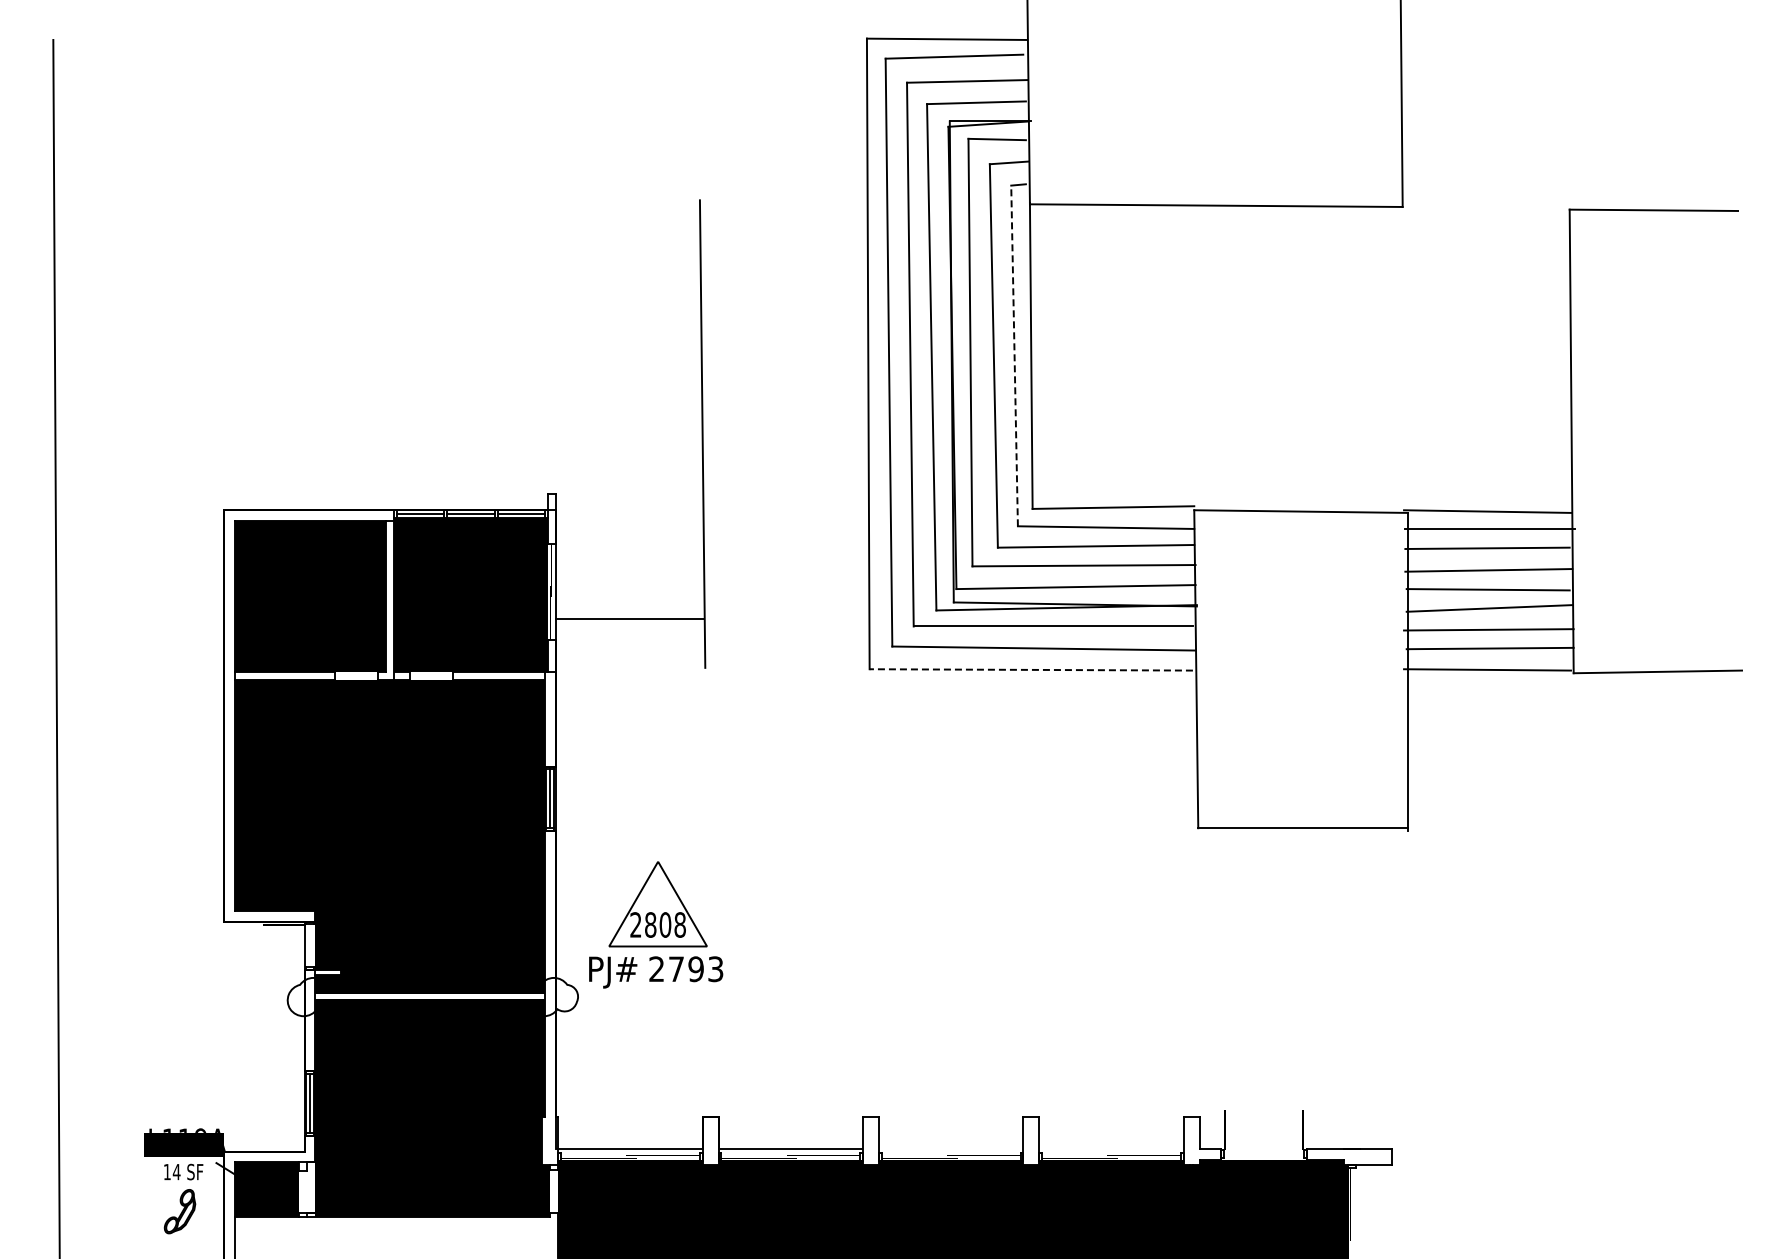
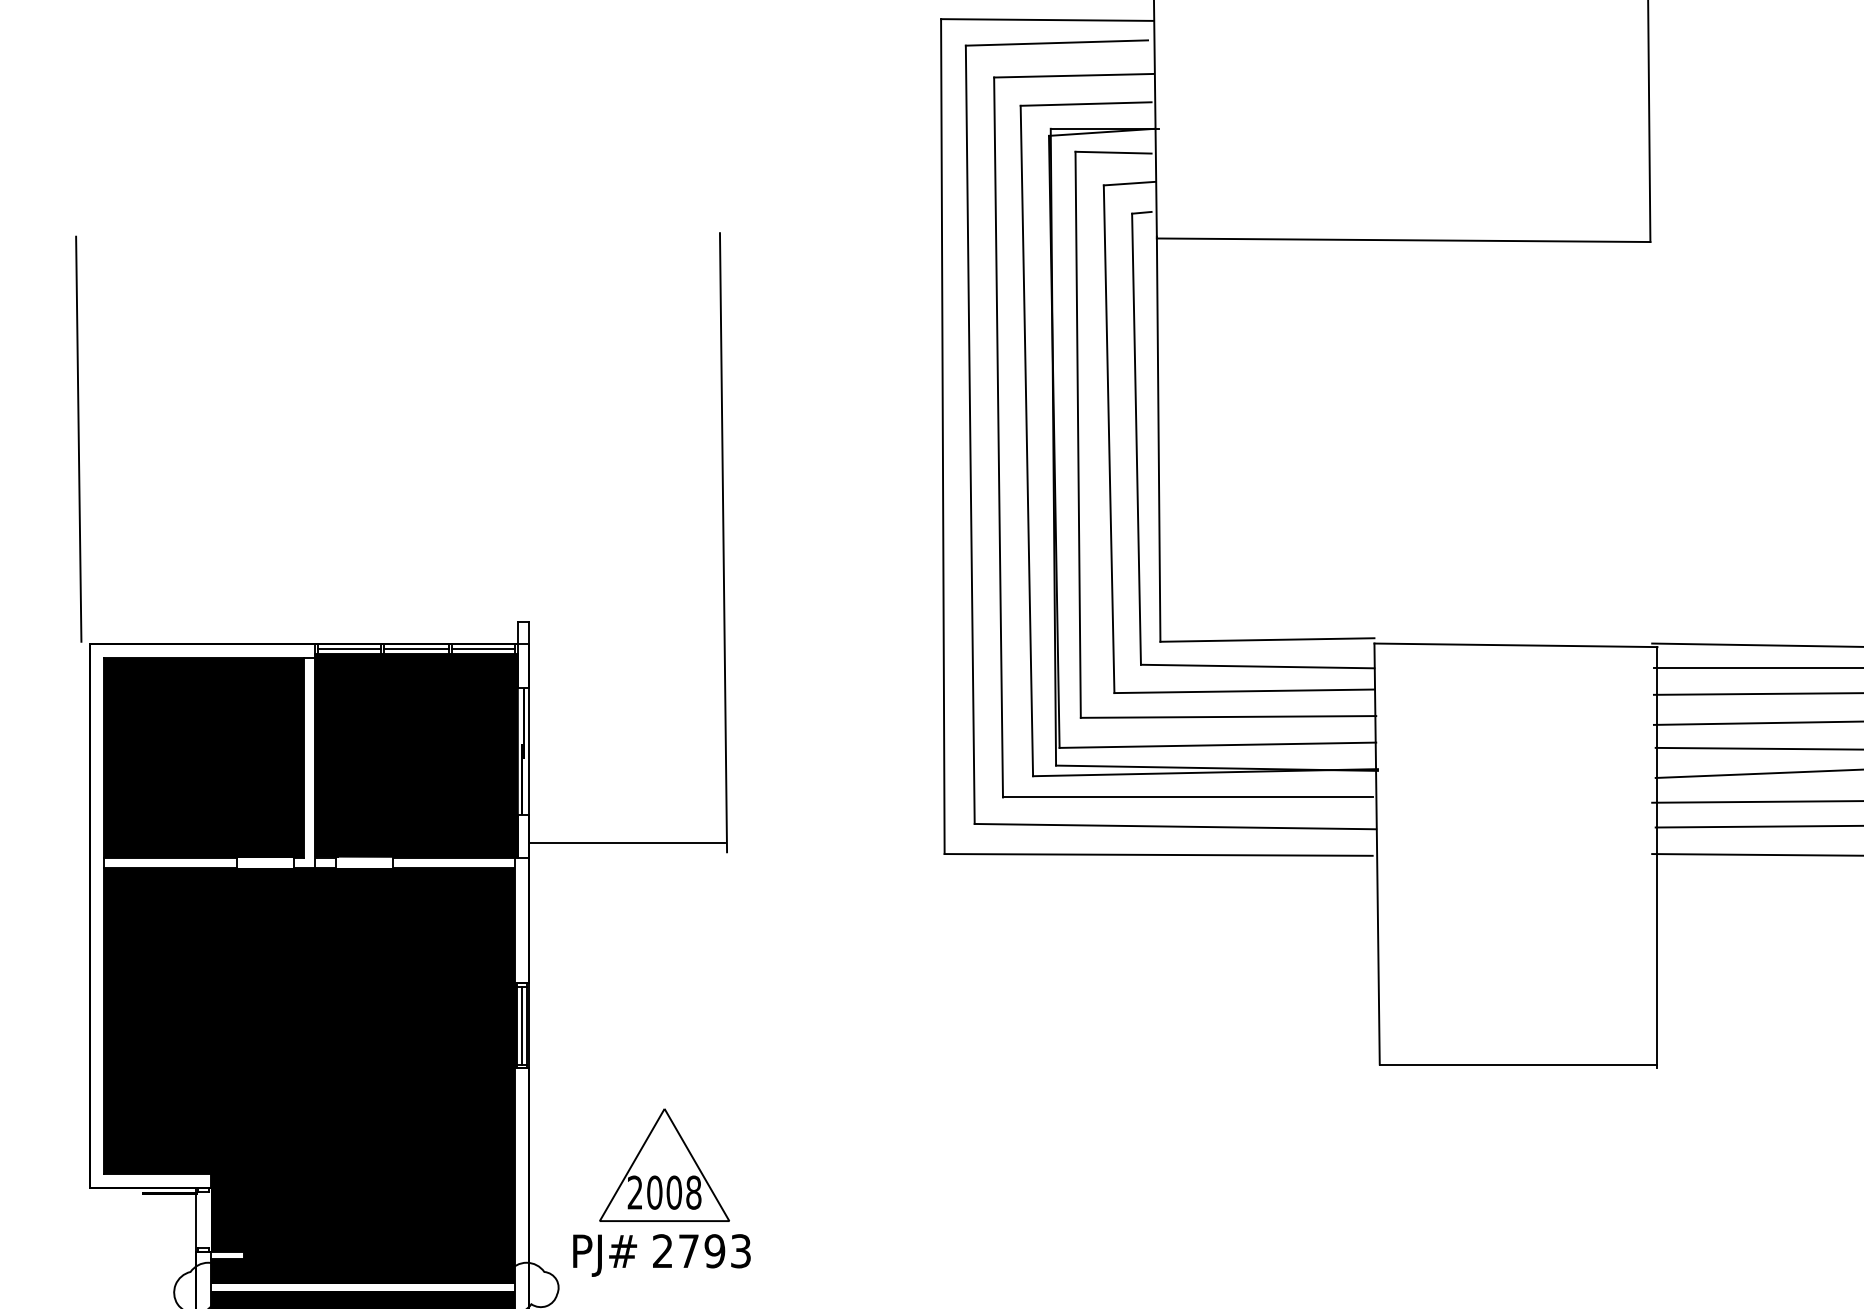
line: (215, 355) -> (78, 438), added
line: (1014, 355) -> (1136, 438), dashed -> solid
line: (629, 619) -> (626, 843), moved
line: (1031, 669) -> (1158, 854), dashed -> solid
text: (650, 924) -> (654, 1192), 2808 -> 2008

